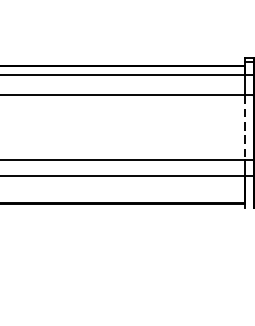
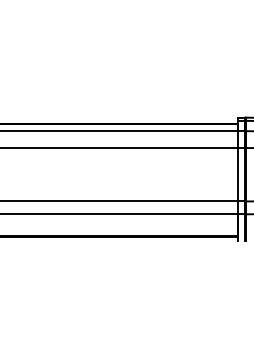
line: (245, 127) -> (238, 174), dashed -> solid

